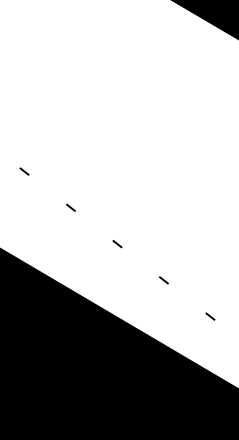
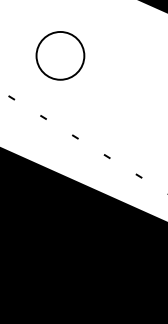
part: (108, 113) -> (60, 55), added

